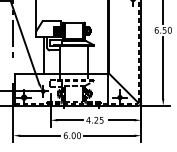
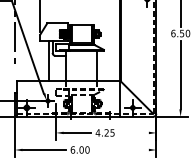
line: (121, 120) -> (134, 133), removed
line: (109, 135) -> (121, 149), removed

